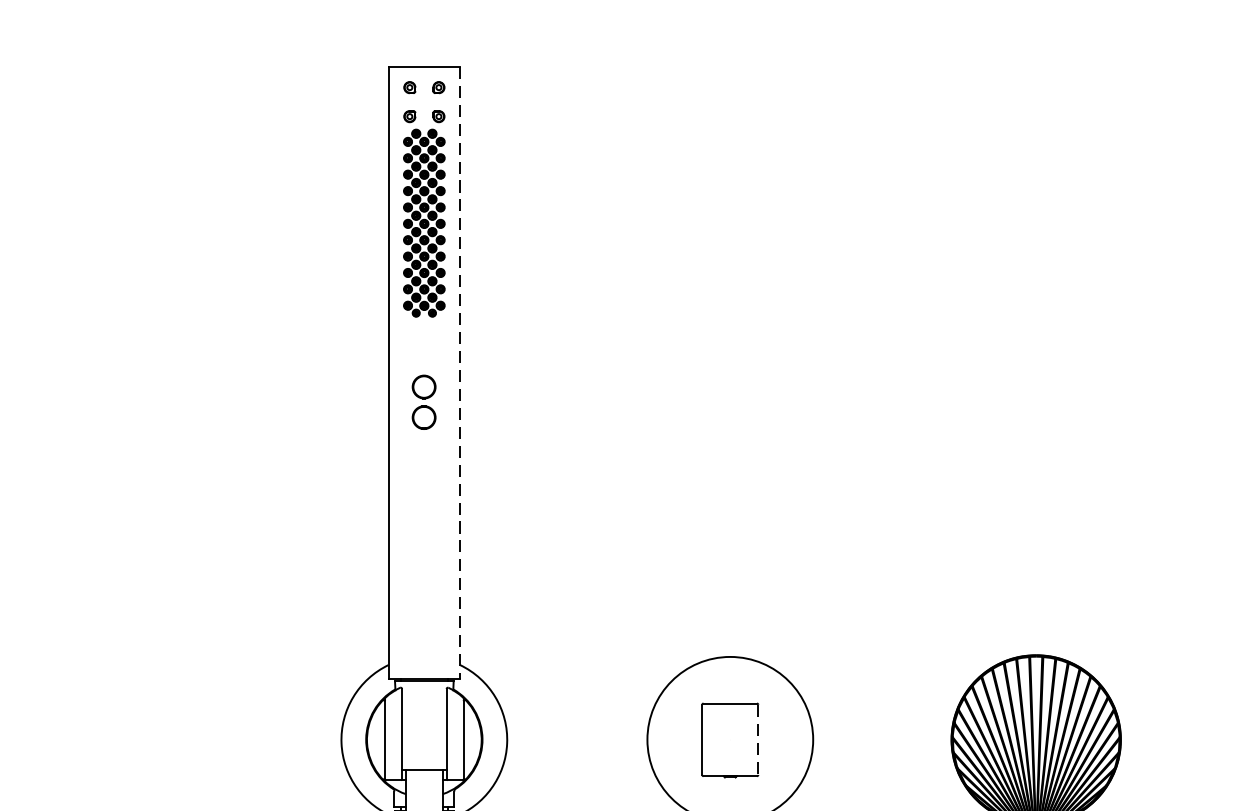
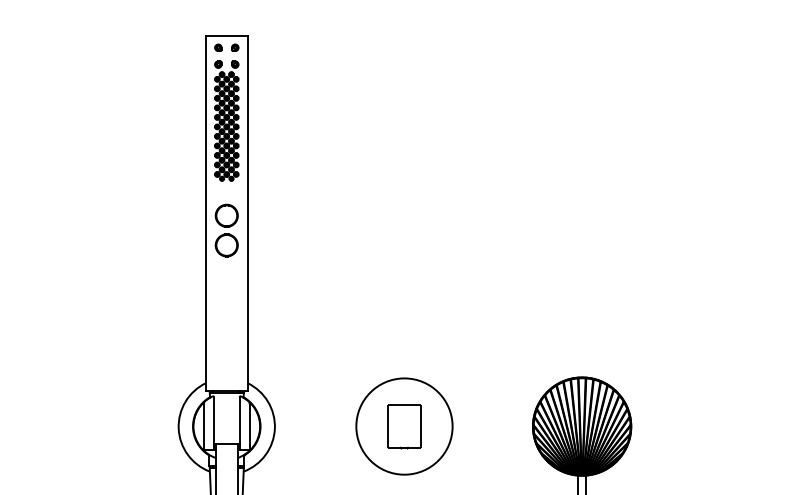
line: (459, 372) -> (247, 213), dashed -> solid
part: (423, 402) -> (226, 230), size x1.67
line: (757, 741) -> (420, 427), dashed -> solid

